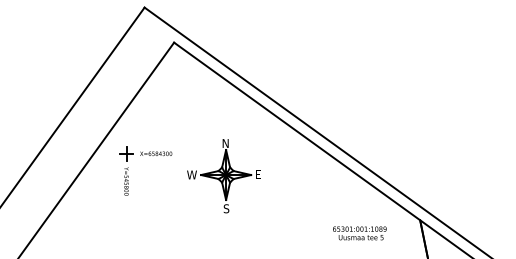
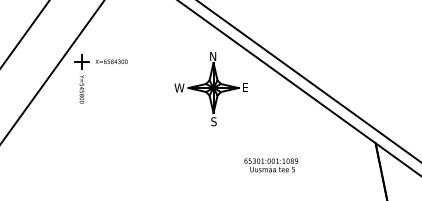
part: (143, 155) -> (98, 63), moved
part: (223, 176) -> (210, 89), moved
text: (359, 233) -> (270, 165), moved

